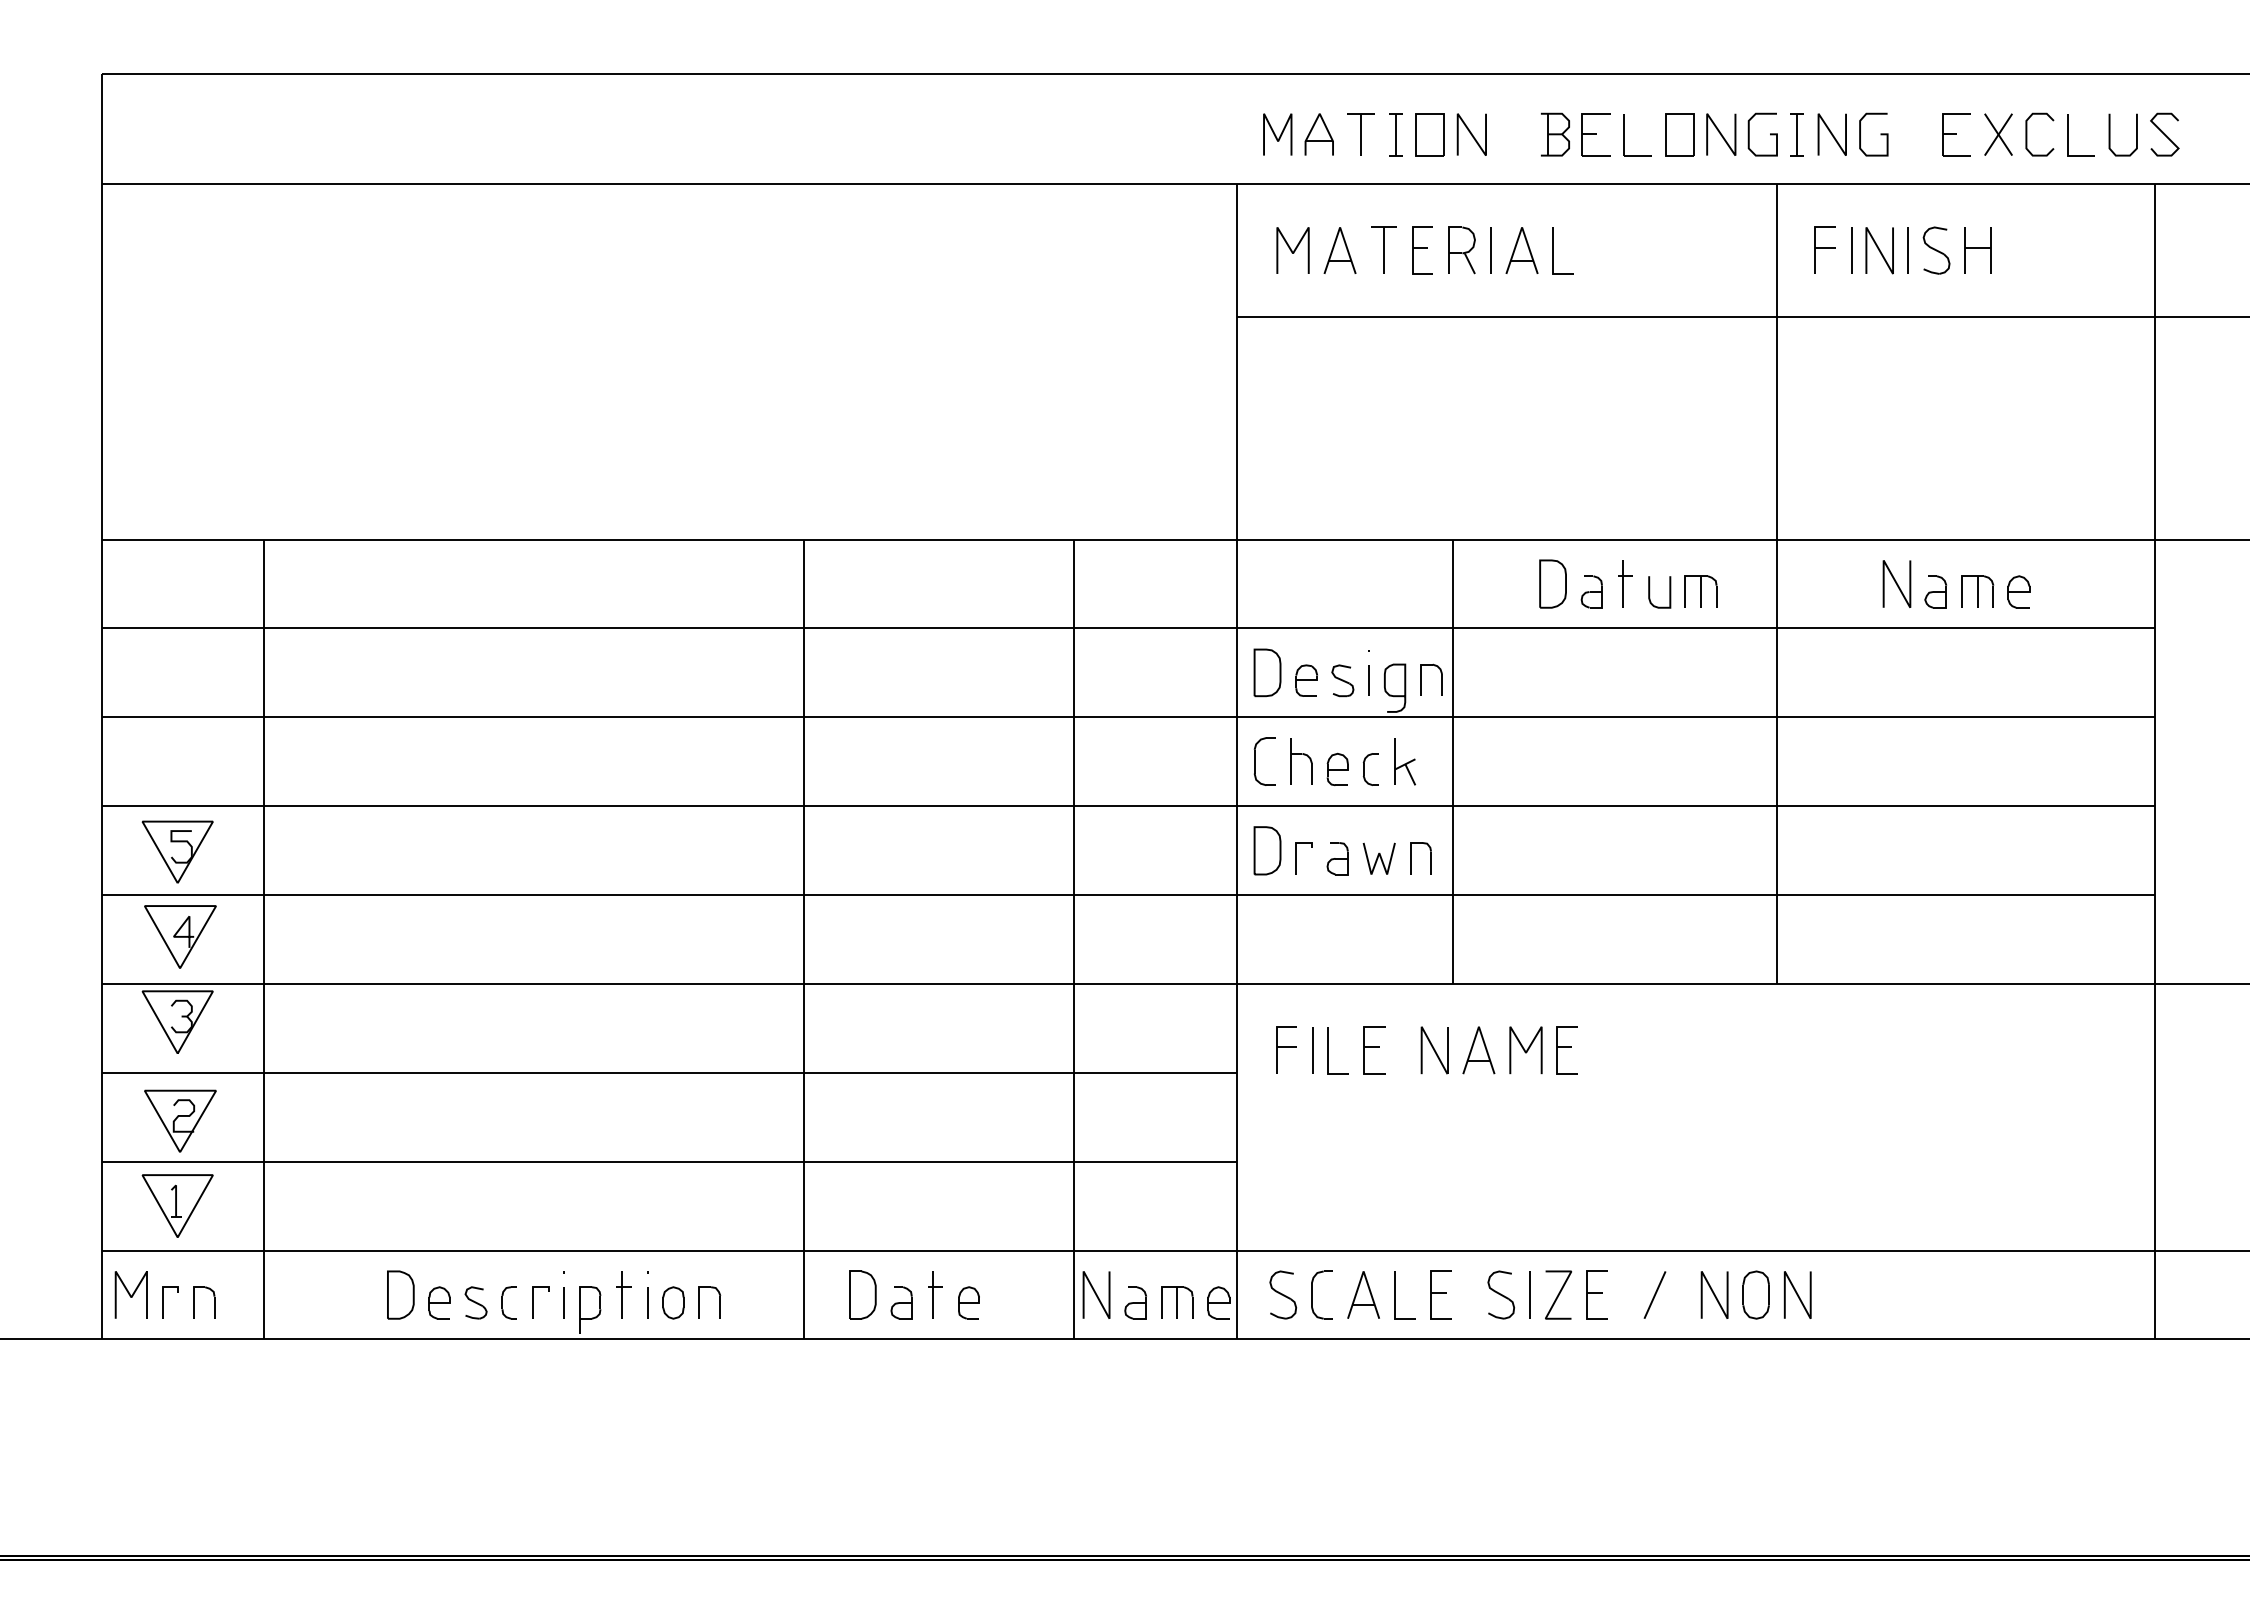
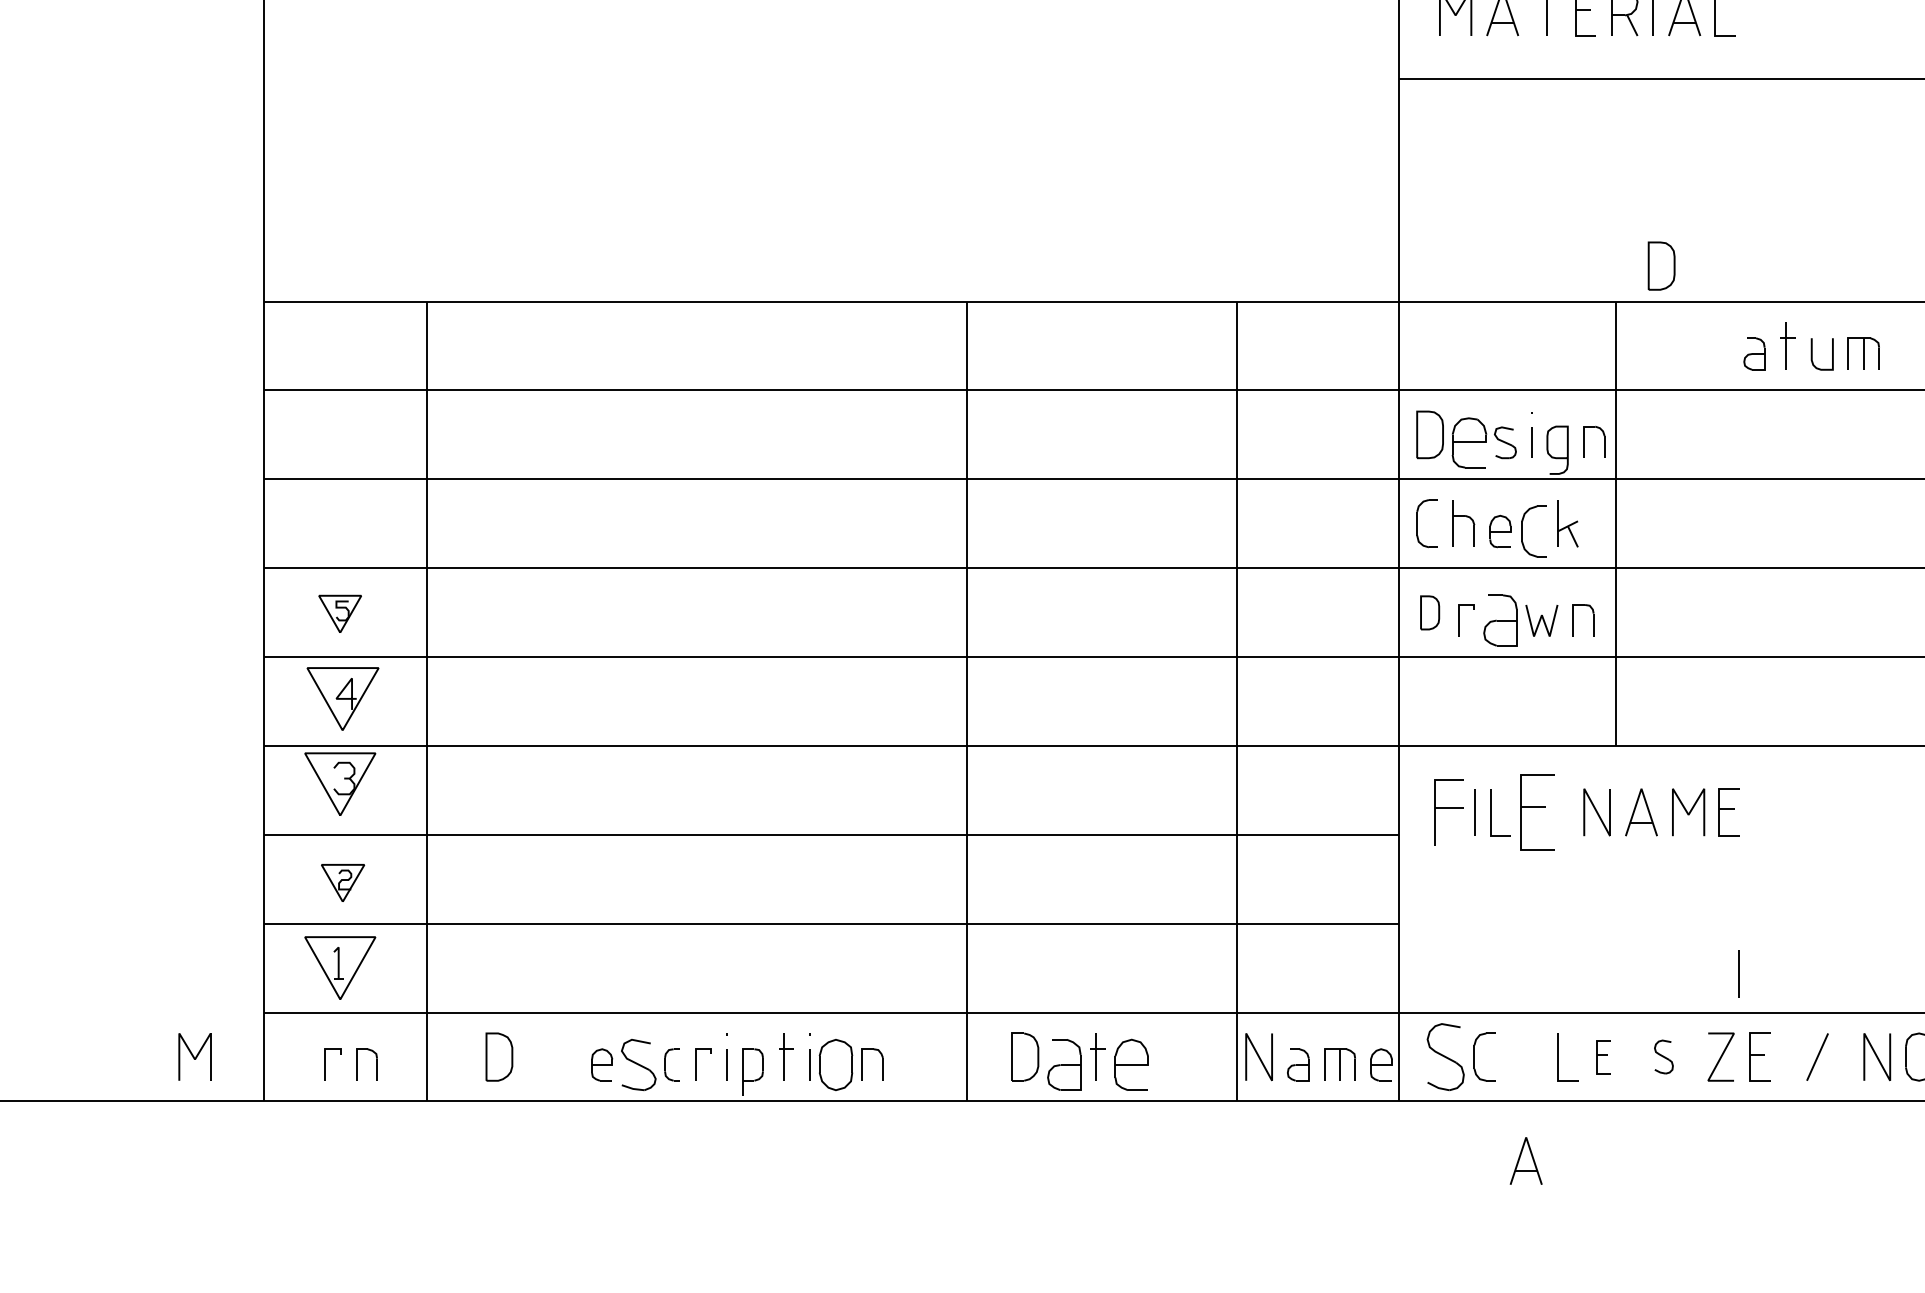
part: (1552, 583) -> (1661, 265), moved
part: (1306, 680) -> (1469, 442), size x1.6
part: (1370, 769) -> (1533, 531), size x1.6
part: (1267, 850) -> (1430, 612), size x0.7
part: (177, 851) -> (340, 613), size x0.6
part: (1337, 858) -> (1500, 620), size x1.6
part: (1286, 1049) -> (1449, 811), size x1.4
part: (1374, 1050) -> (1537, 812), size x1.6
part: (180, 1120) -> (343, 882), size x0.6
part: (130, 1294) -> (194, 1056), moved
part: (400, 1294) -> (499, 1056), moved
part: (1283, 1294) -> (1446, 1056), size x1.4
part: (1363, 1294) -> (1526, 1160), moved
part: (1440, 1294) -> (1603, 1056), size x0.7
part: (1501, 1294) -> (1664, 1056), size x0.7
line: (1529, 1294) -> (1739, 973), moved
part: (475, 1302) -> (638, 1064), size x1.6
part: (673, 1302) -> (836, 1064), size x1.6
part: (901, 1302) -> (1064, 1064), size x1.6
part: (968, 1302) -> (1131, 1064), size x1.6

